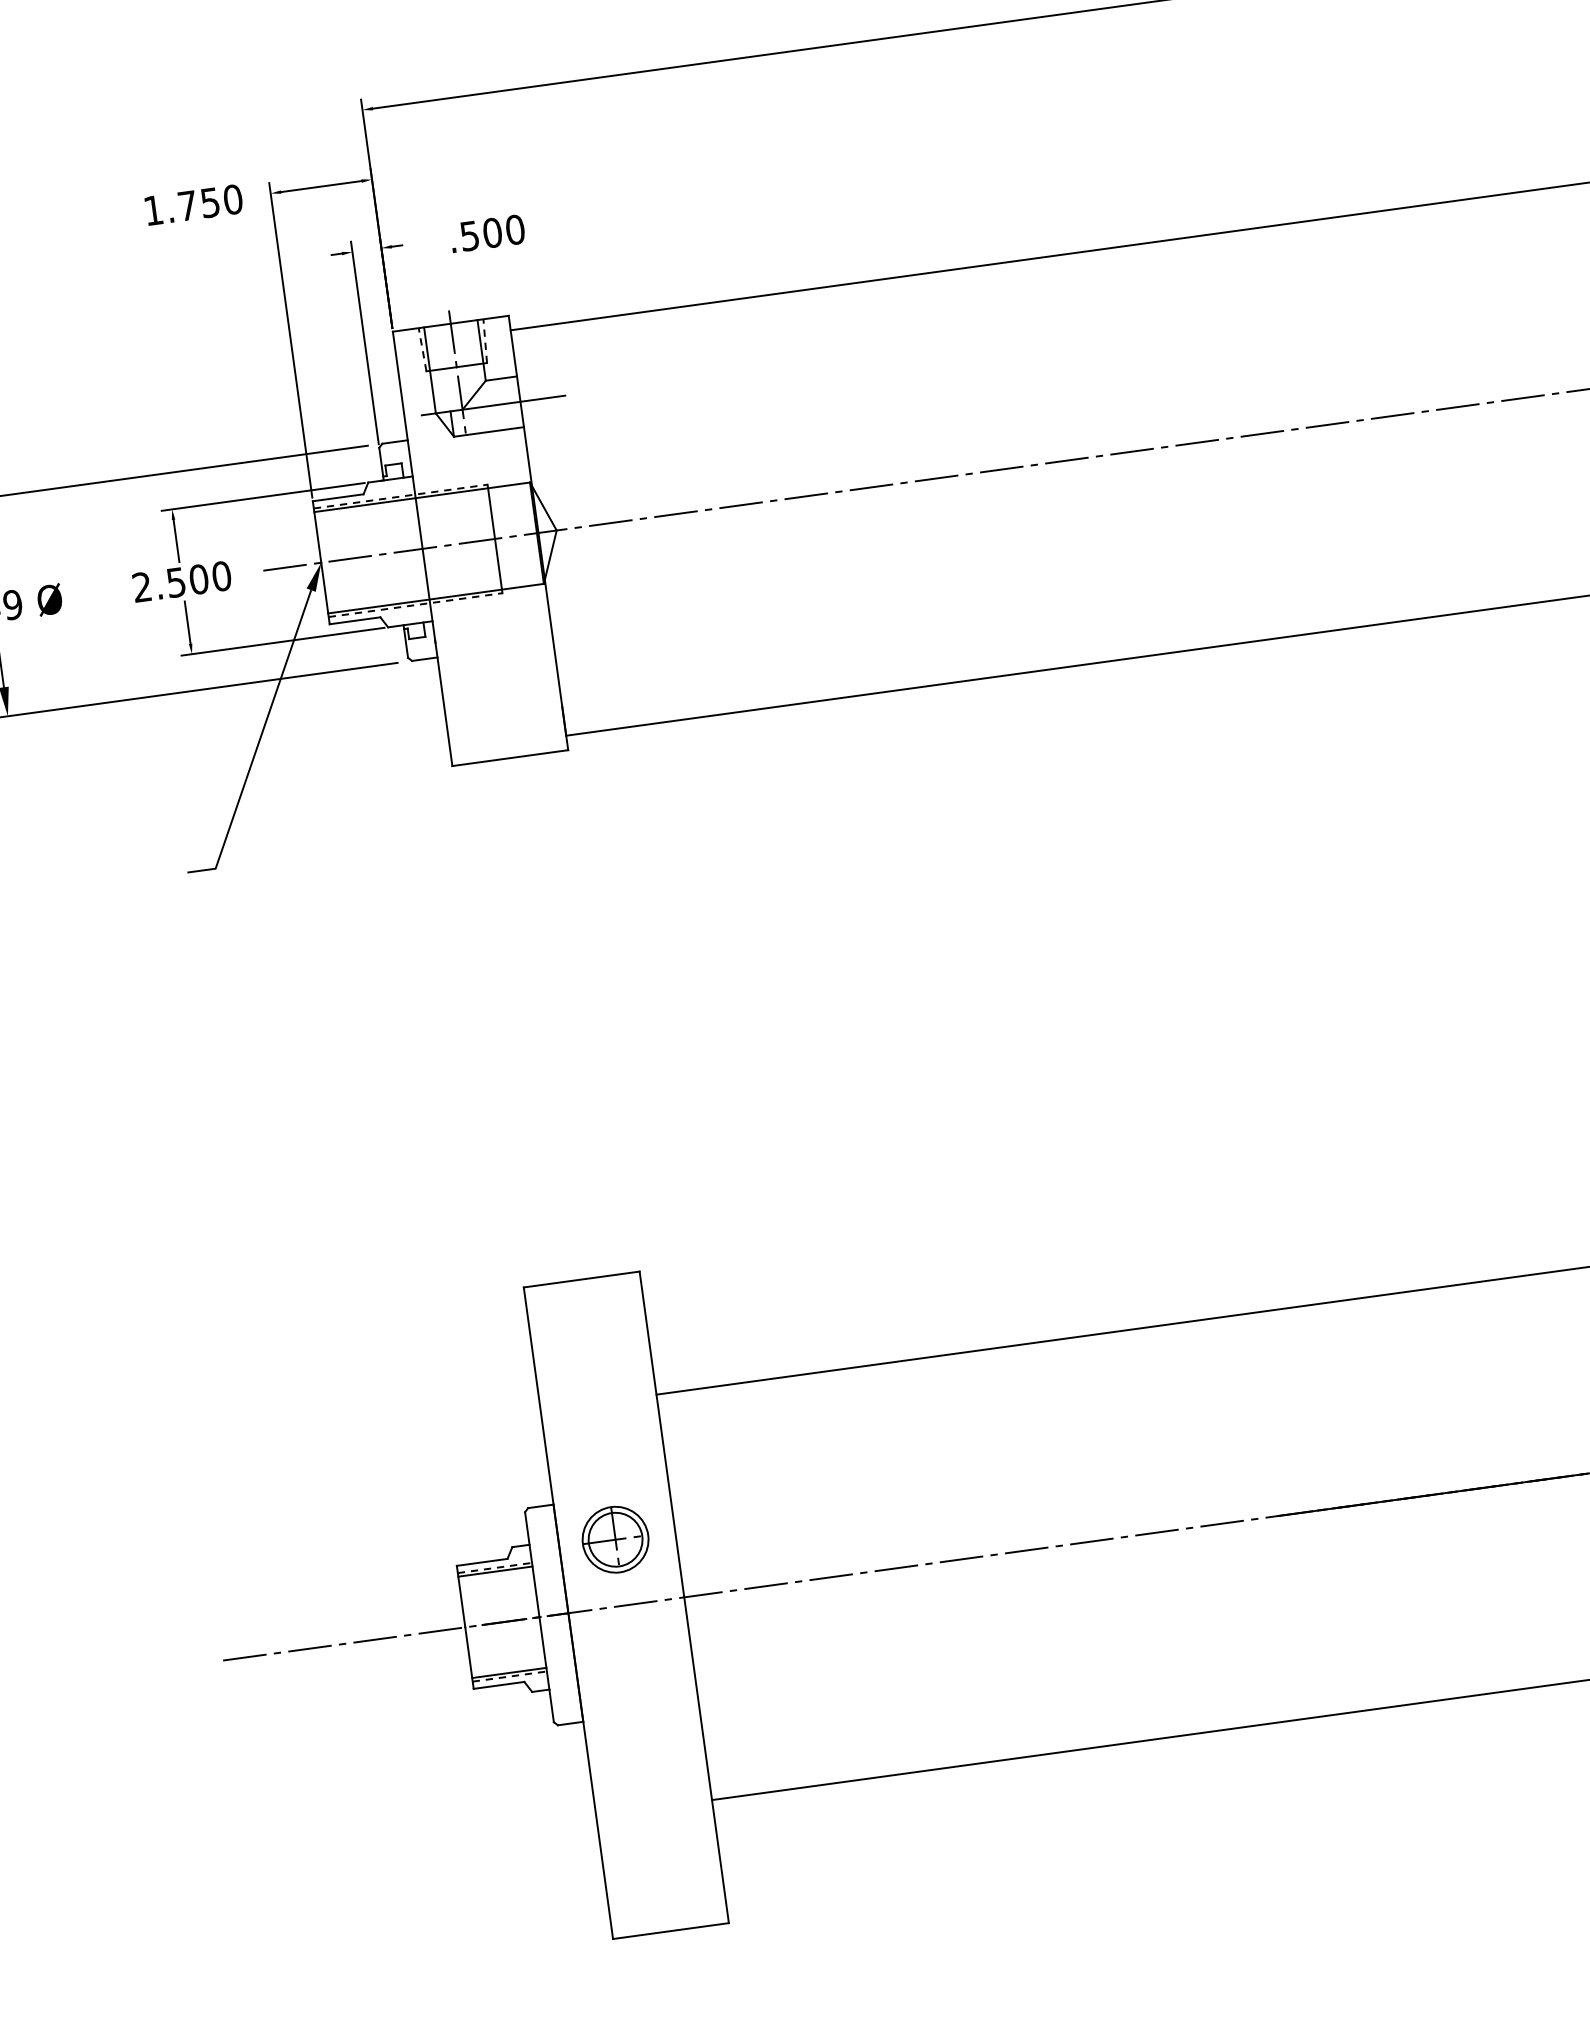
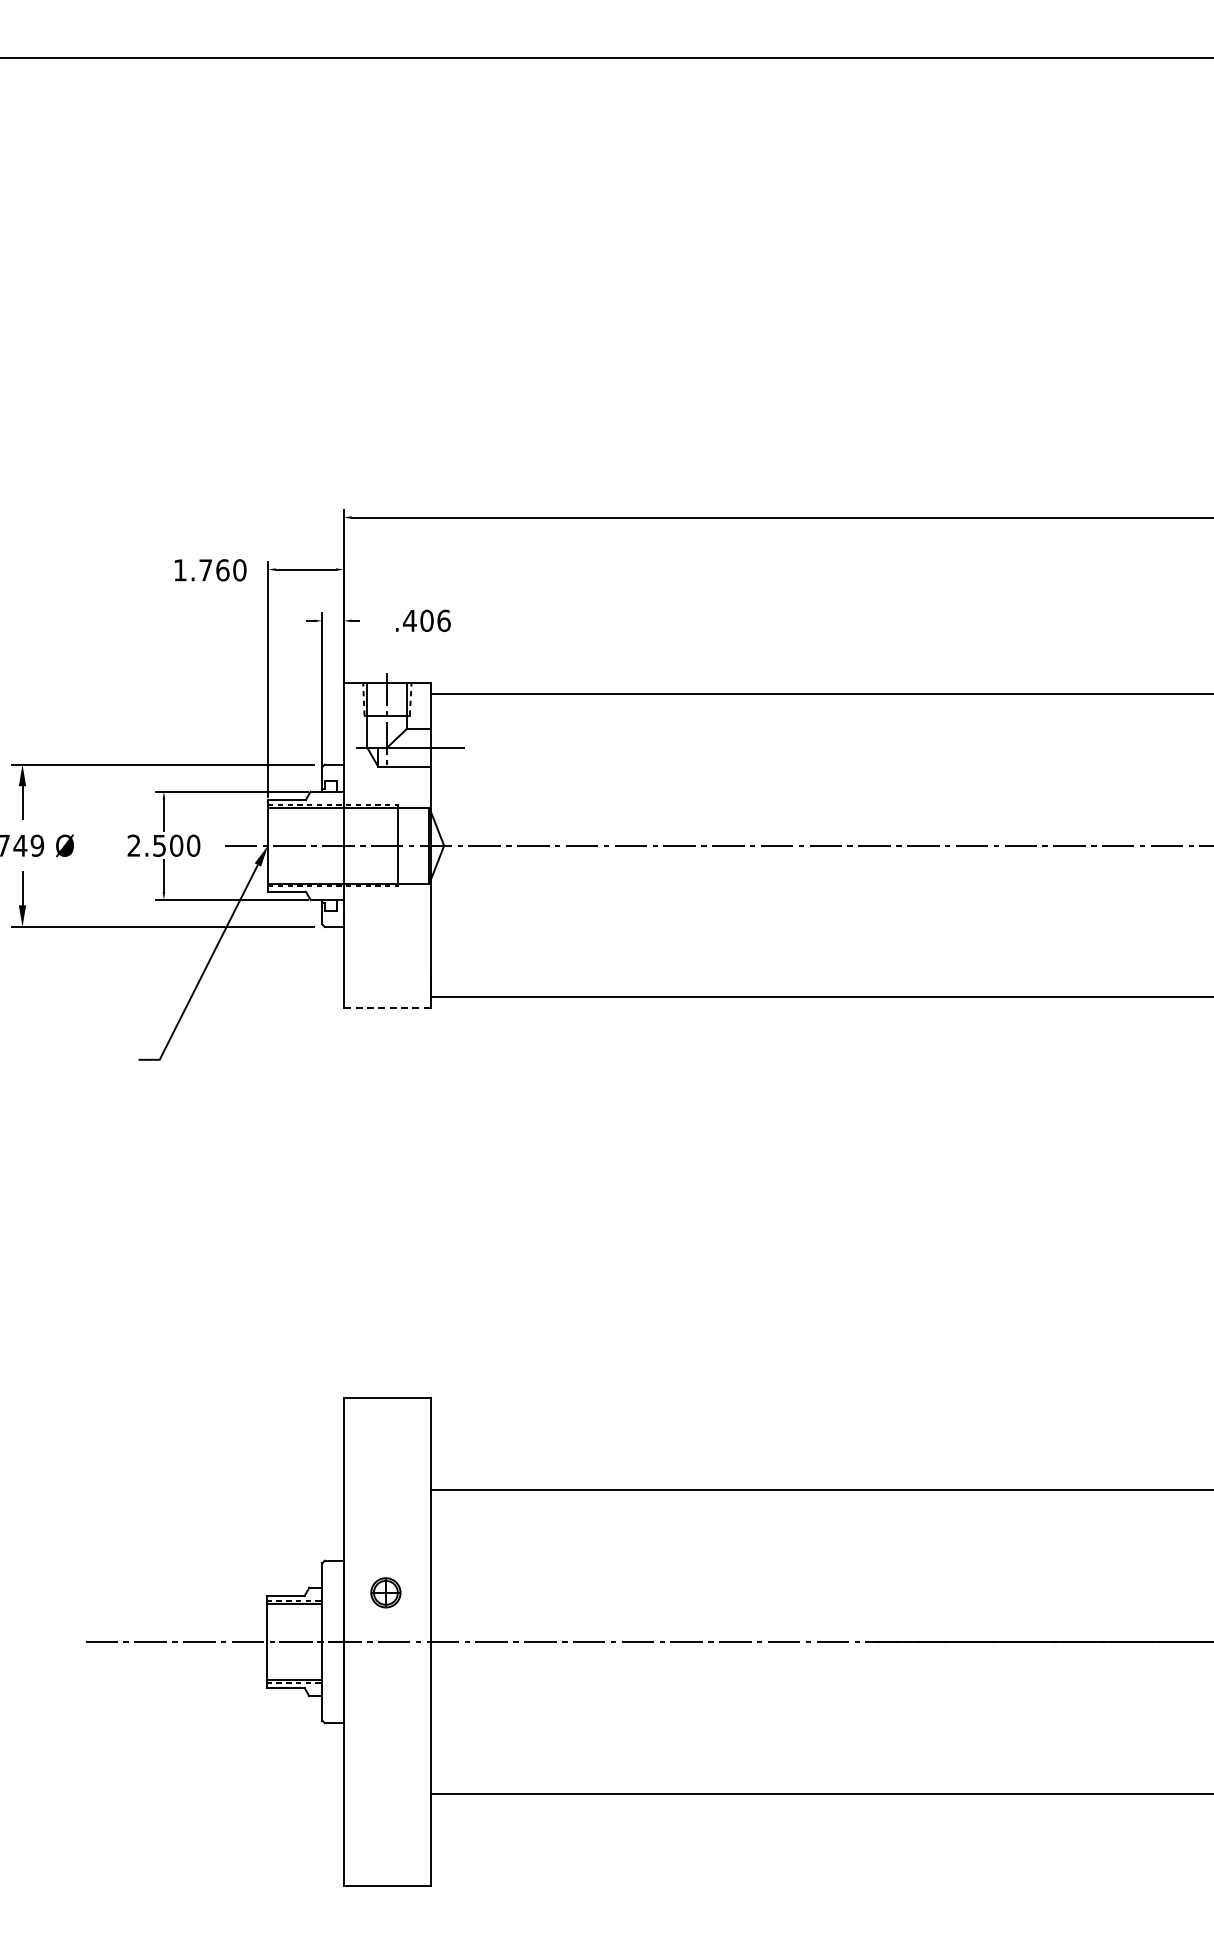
text: (209, 203) -> (222, 570), 1.750 -> 1.760
text: (491, 232) -> (426, 620), .500 -> .406
line: (509, 758) -> (386, 1008), solid -> dashed
part: (615, 1539) -> (385, 1592), size x0.6

